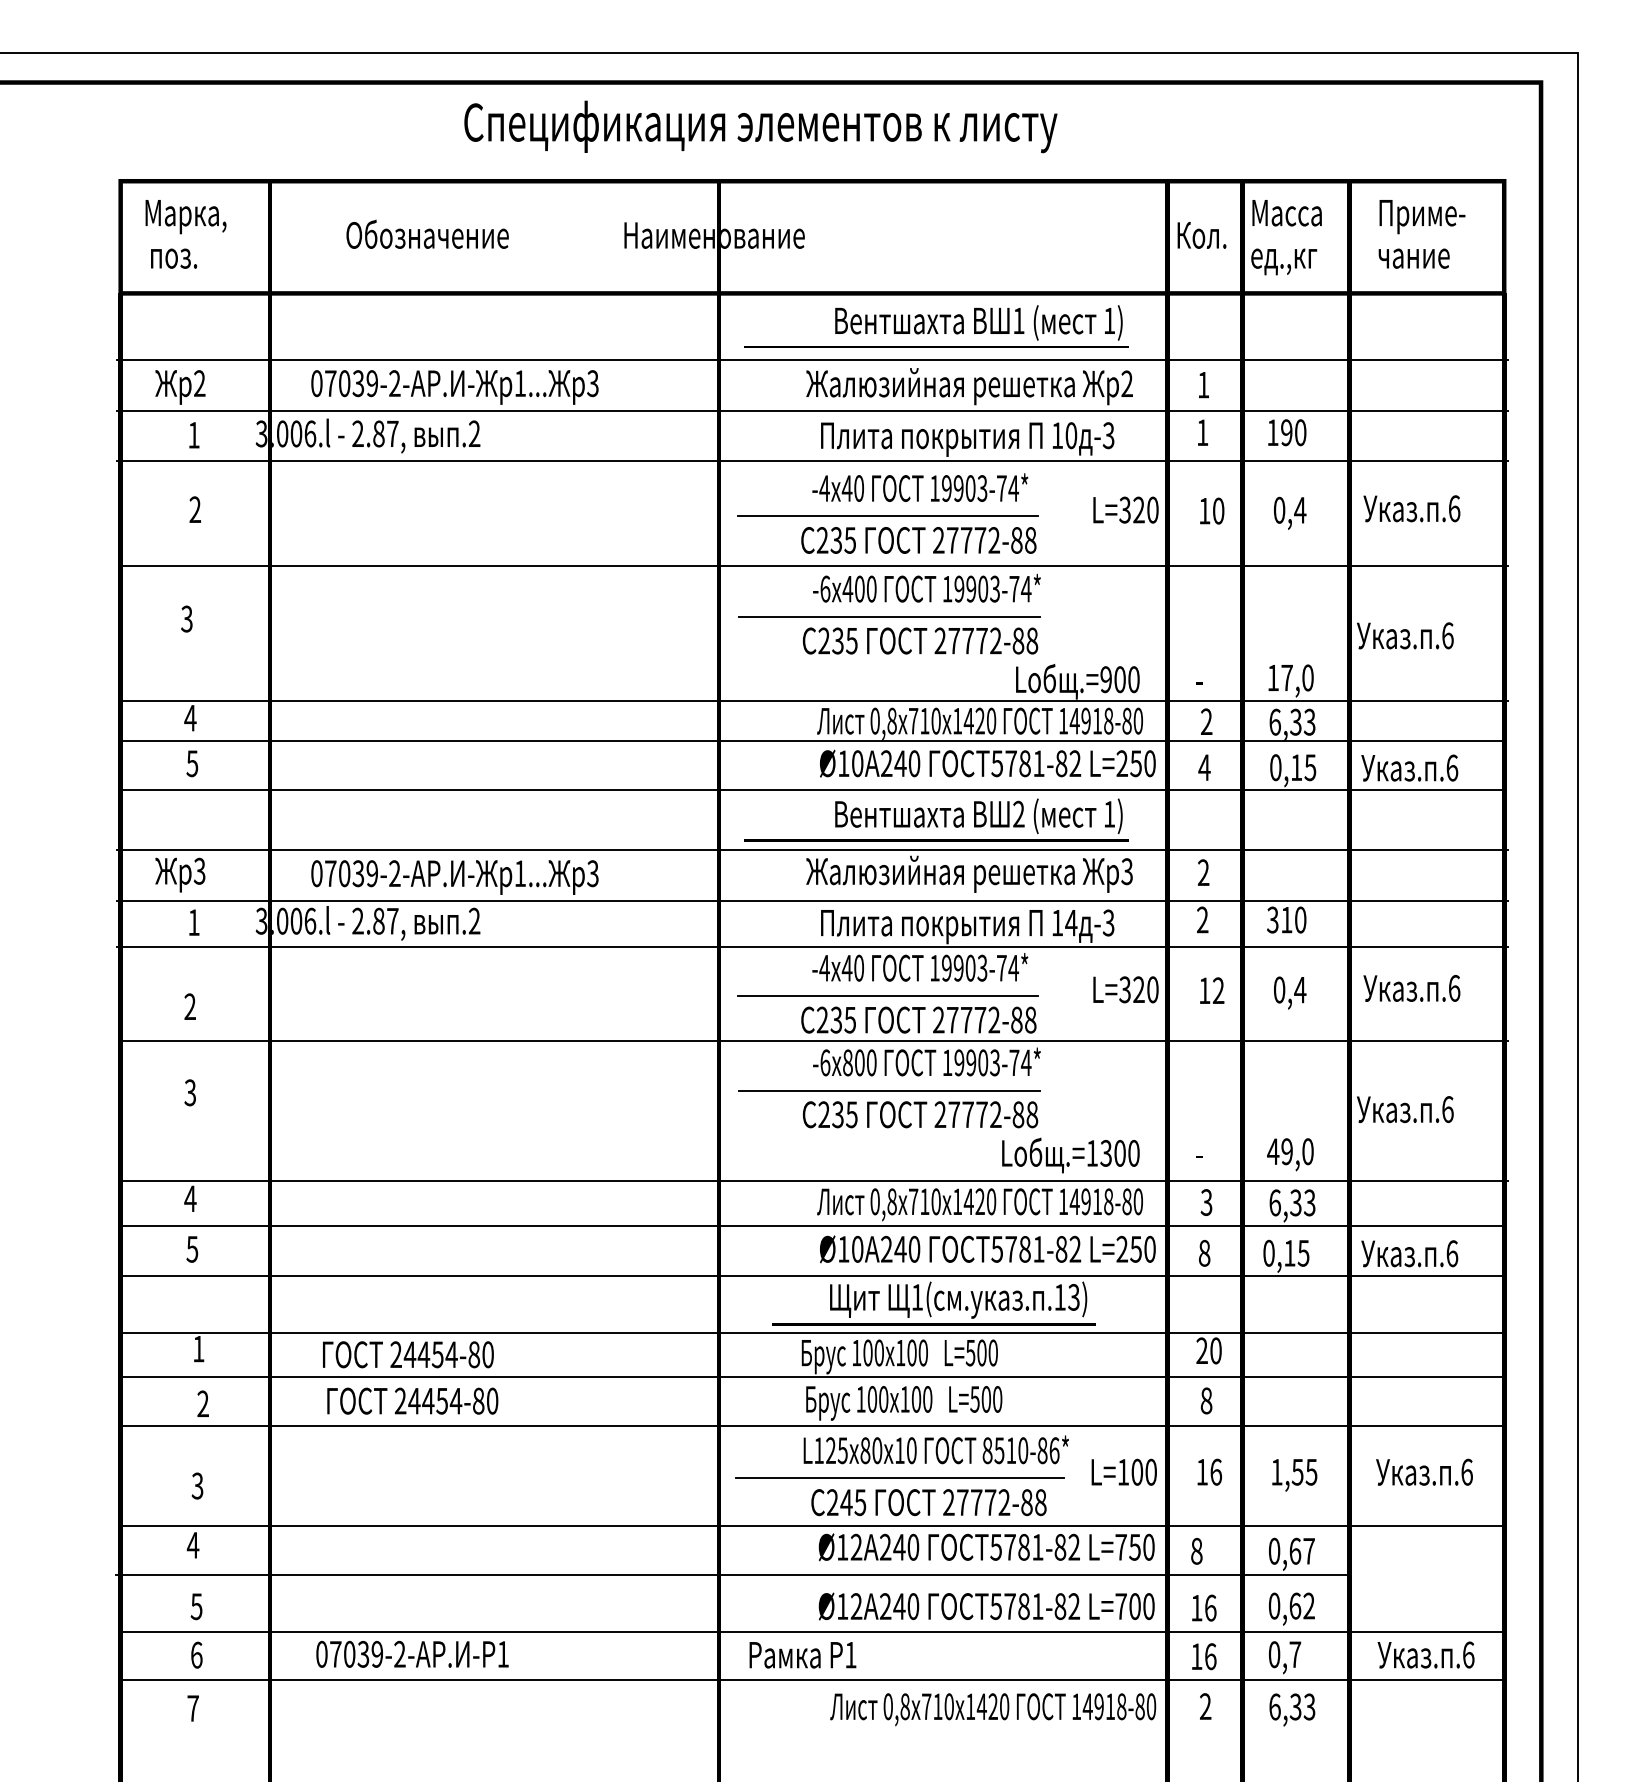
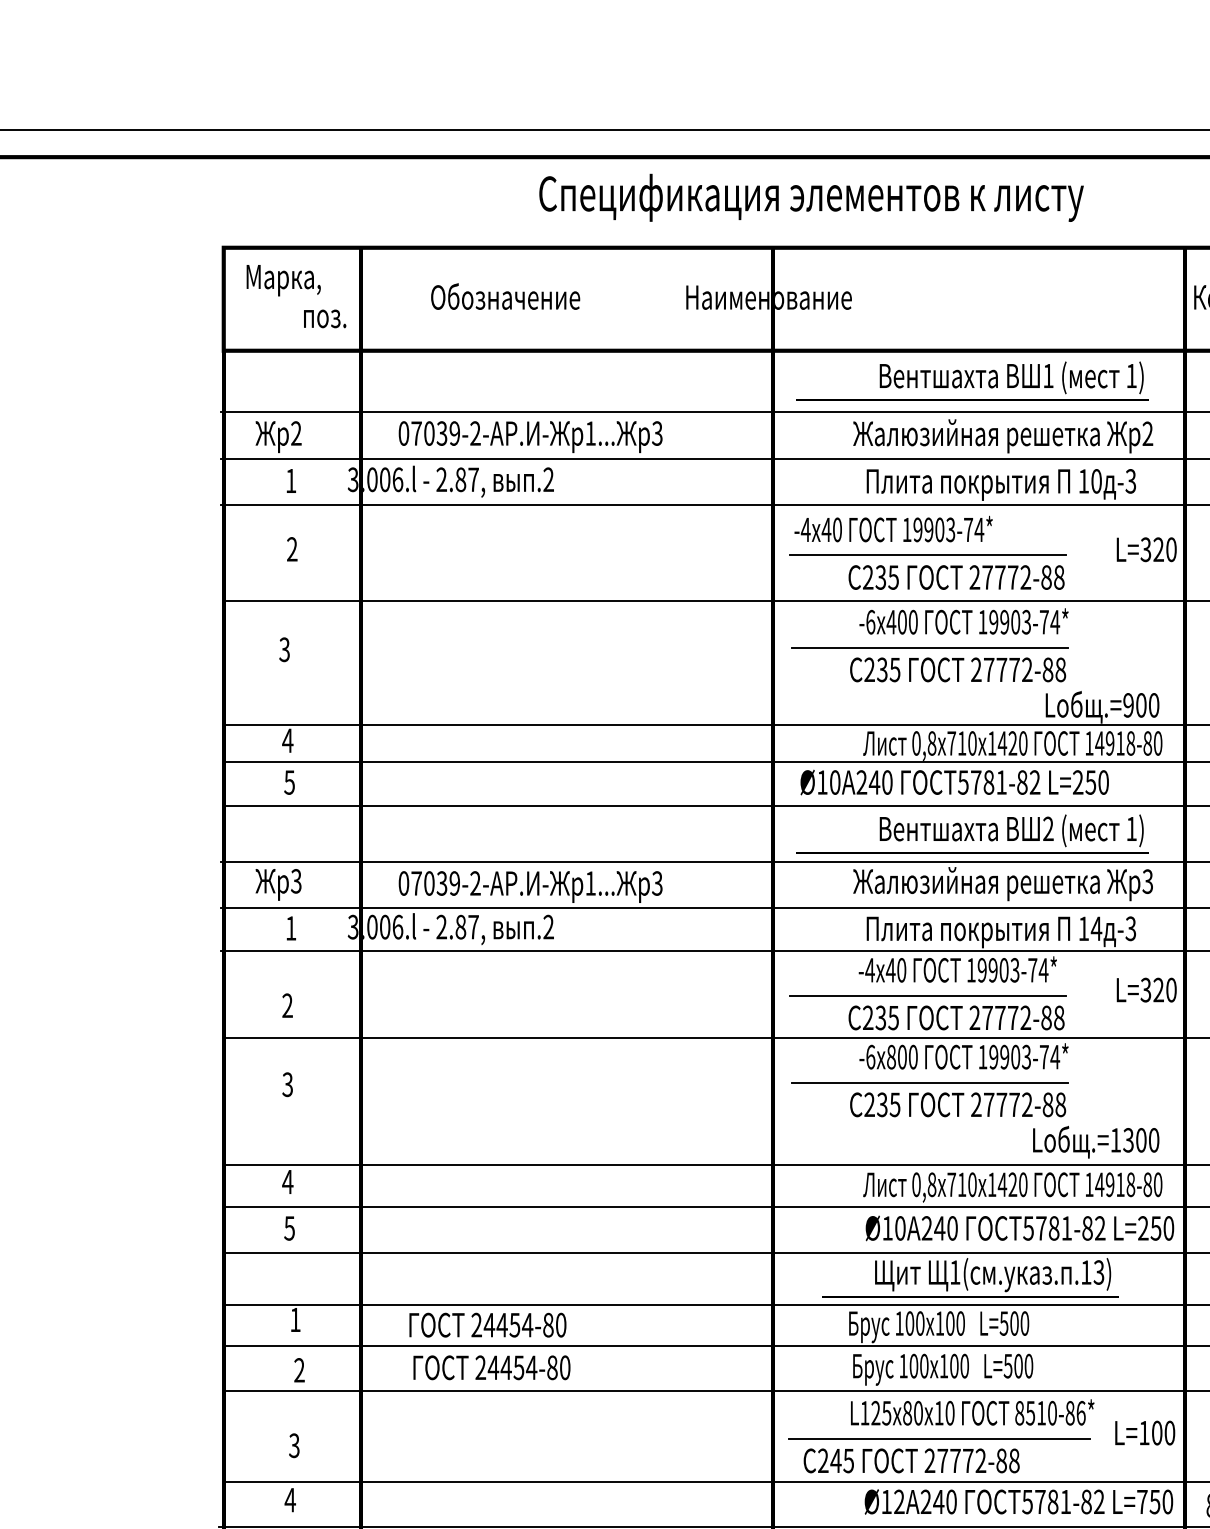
text: (174, 258) -> (325, 318), moved
text: (920, 487) -> (893, 528), moved
text: (987, 763) -> (954, 782), moved
text: (928, 1502) -> (911, 1460), moved

